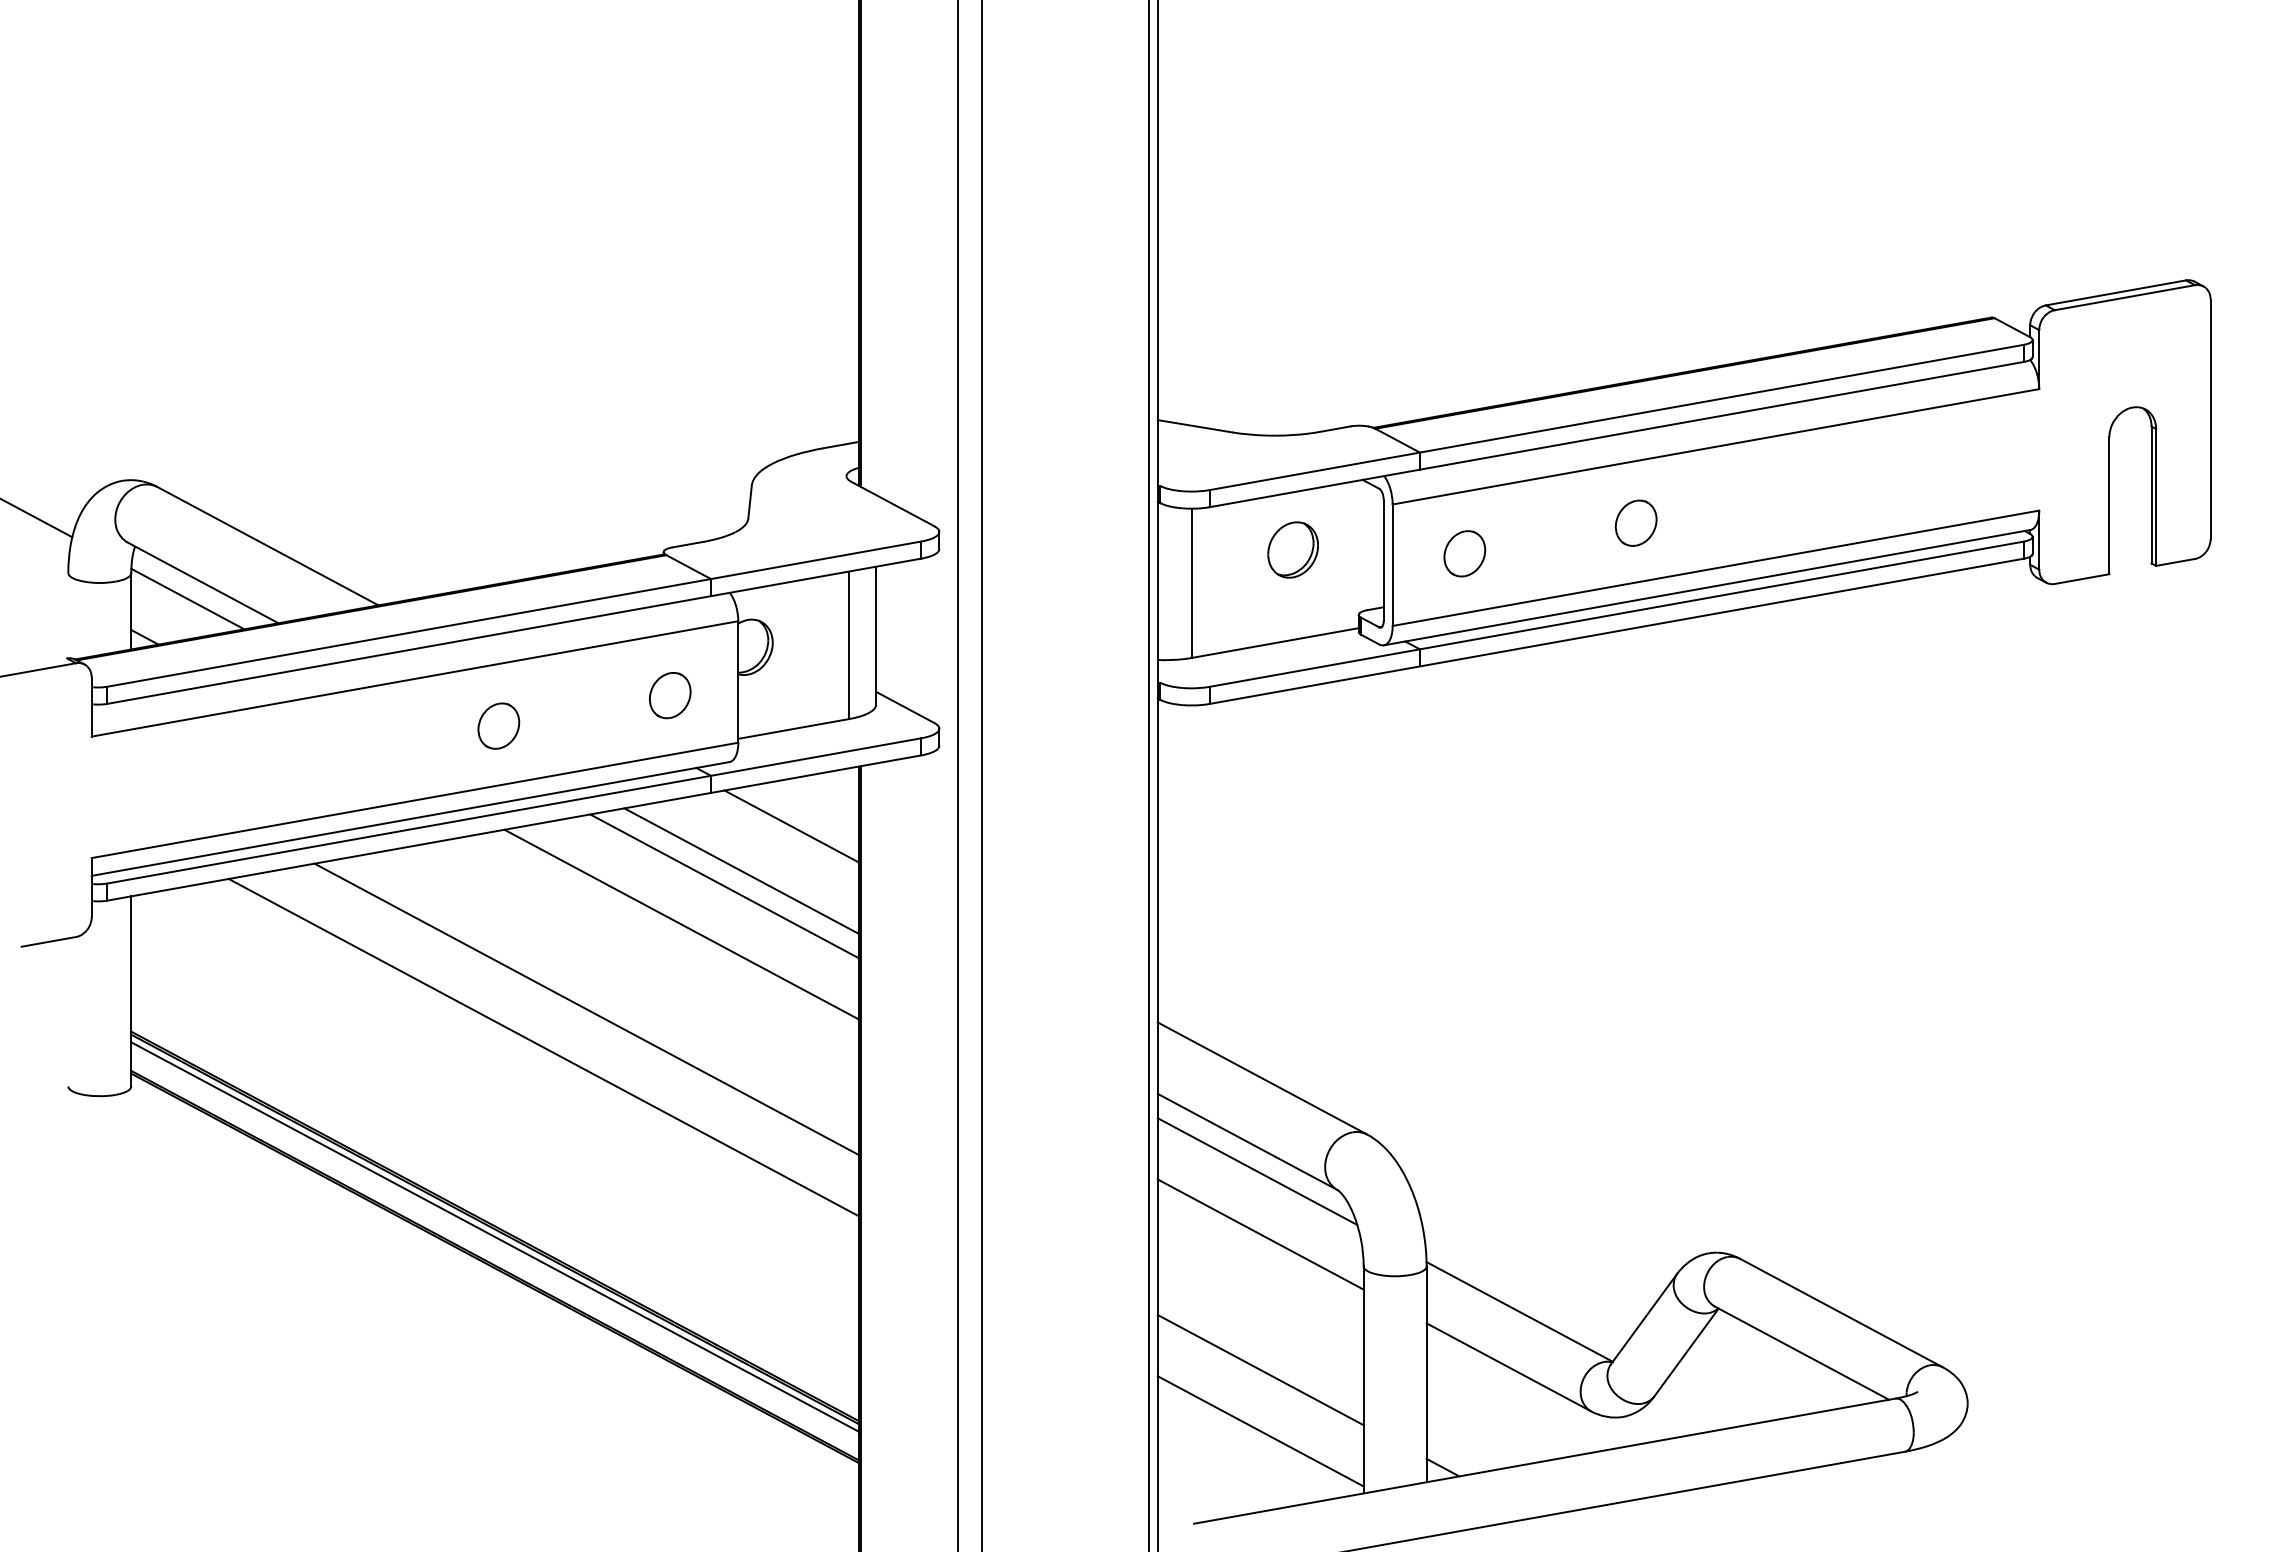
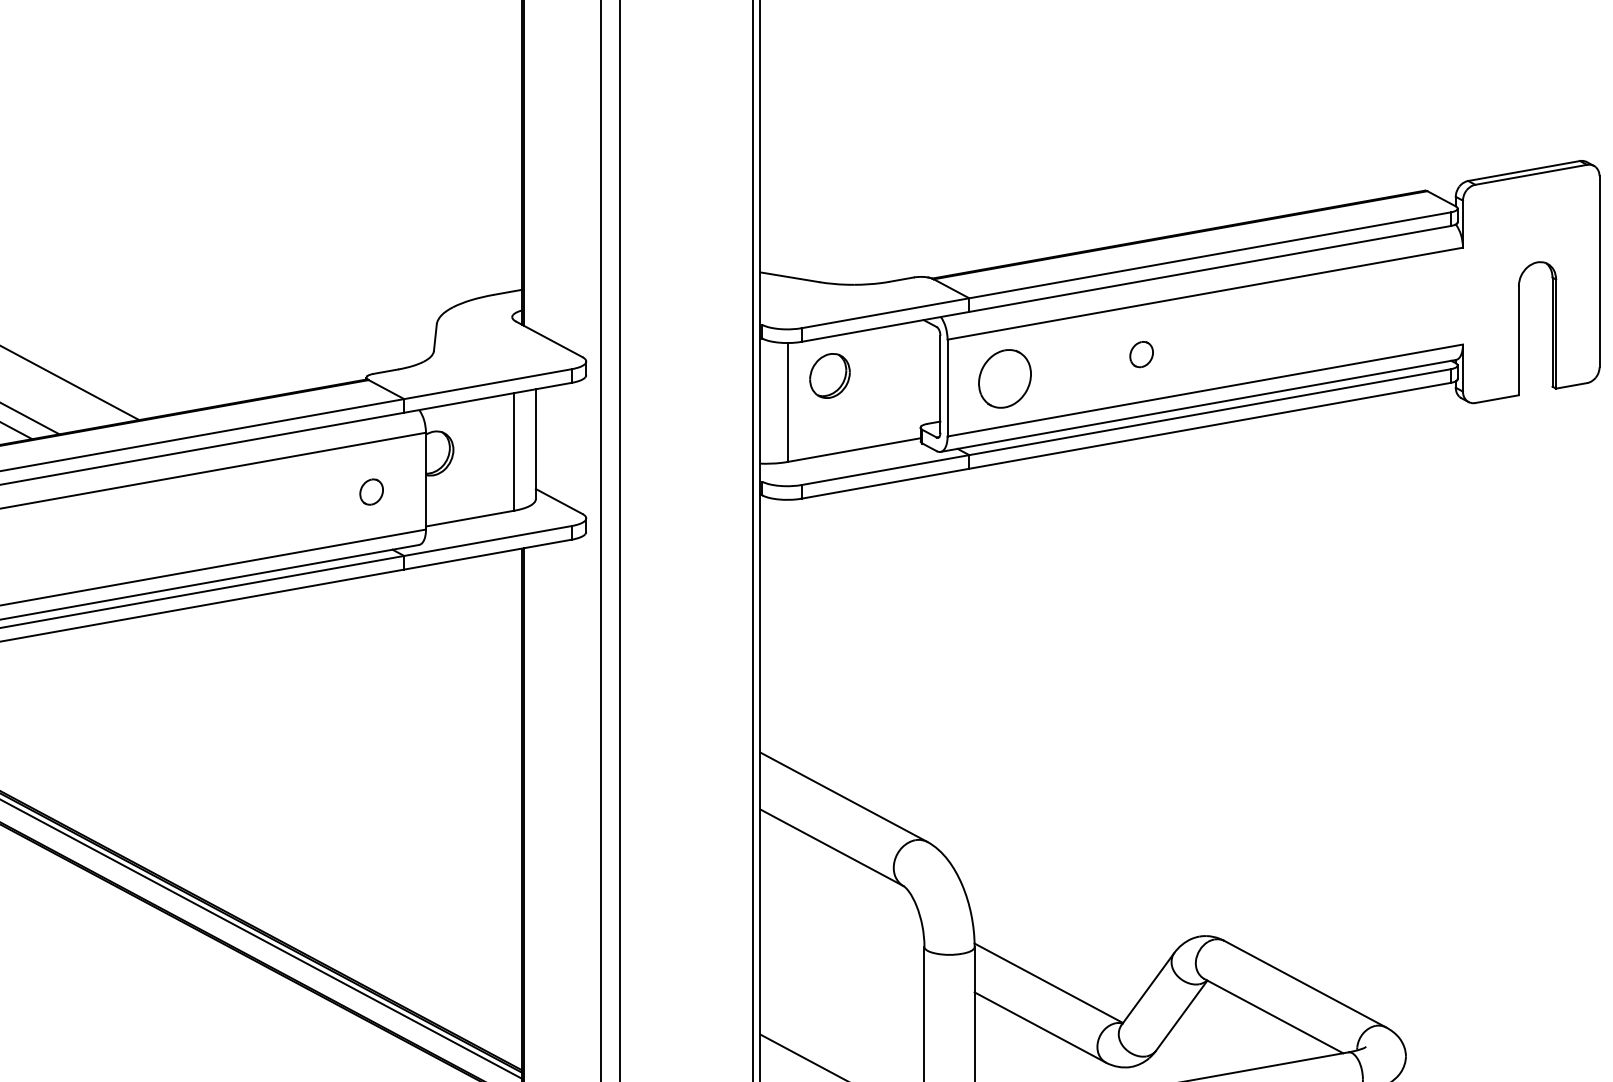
part: (1635, 522) -> (1141, 354), size x0.7
part: (1292, 549) -> (829, 375), moved
part: (1464, 553) -> (1004, 378), size x1.6
part: (669, 695) -> (371, 491), size x0.7
part: (498, 725) -> (234, 515), removed
line: (791, 826) -> (468, 596), removed
line: (741, 870) -> (428, 631), removed
line: (724, 886) -> (414, 644), removed
line: (681, 924) -> (380, 674), removed
line: (586, 1009) -> (304, 742), removed
line: (543, 1047) -> (270, 772), removed
line: (1257, 1171) -> (839, 871), removed
line: (1260, 1234) -> (842, 921), removed
line: (1260, 1370) -> (842, 1029), removed

